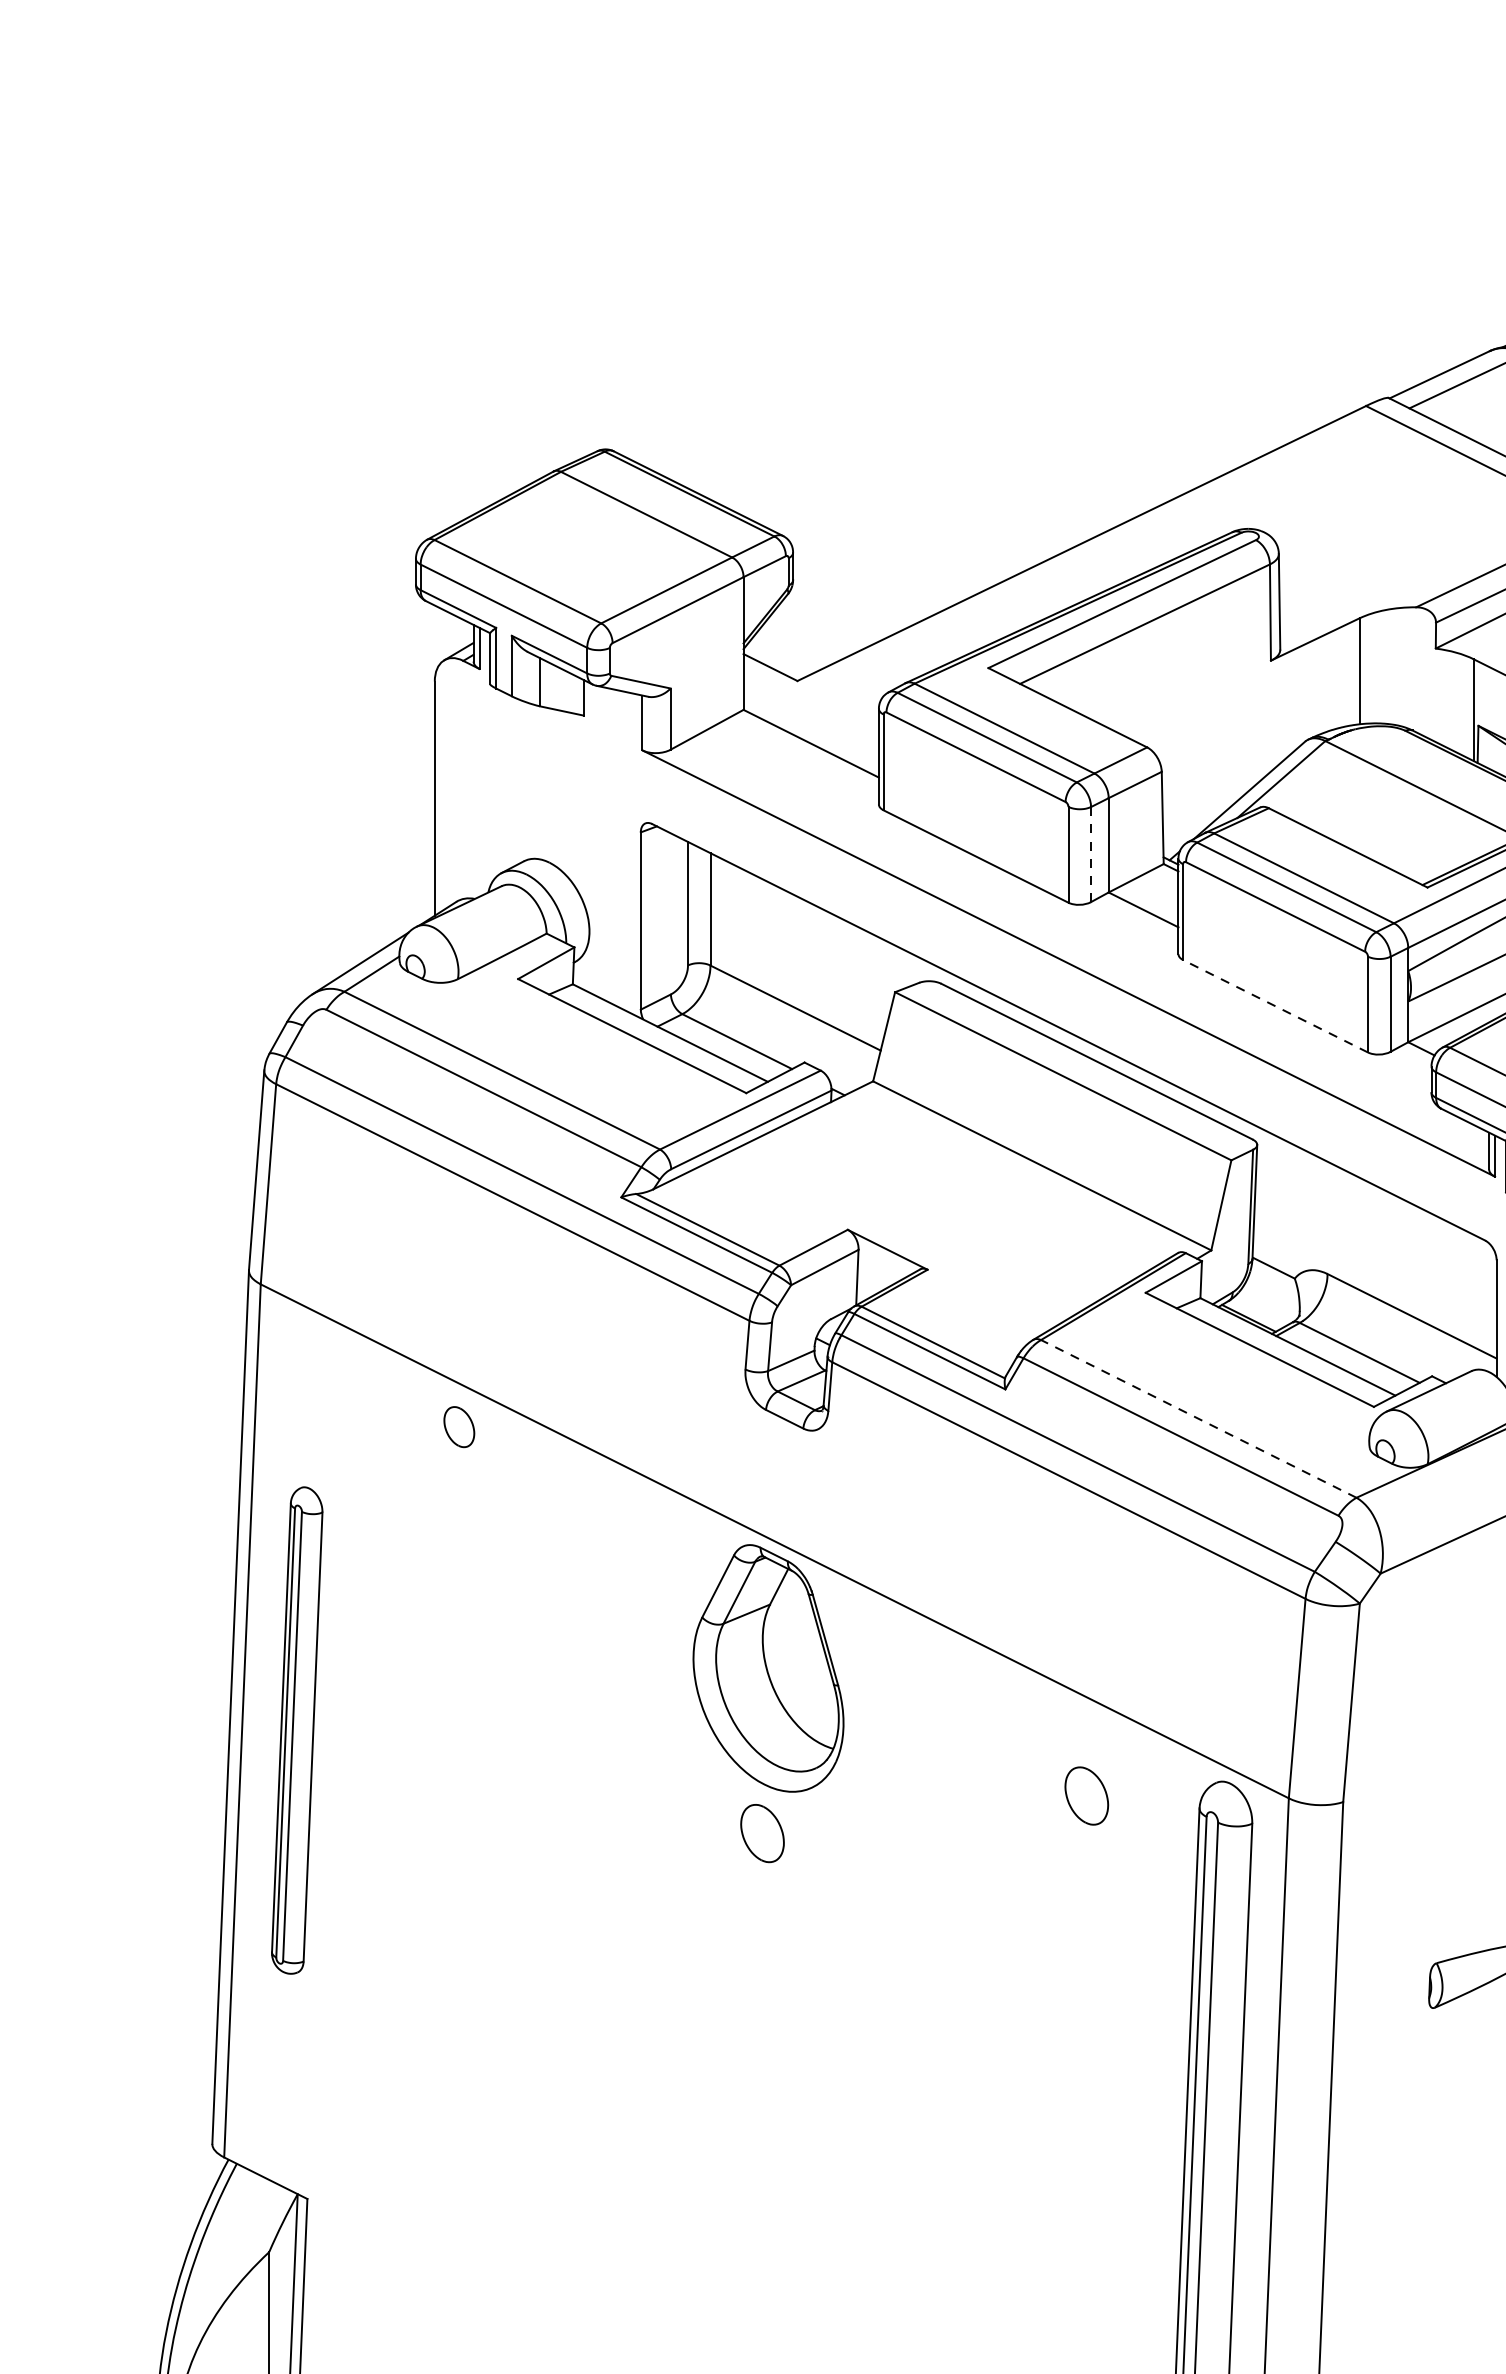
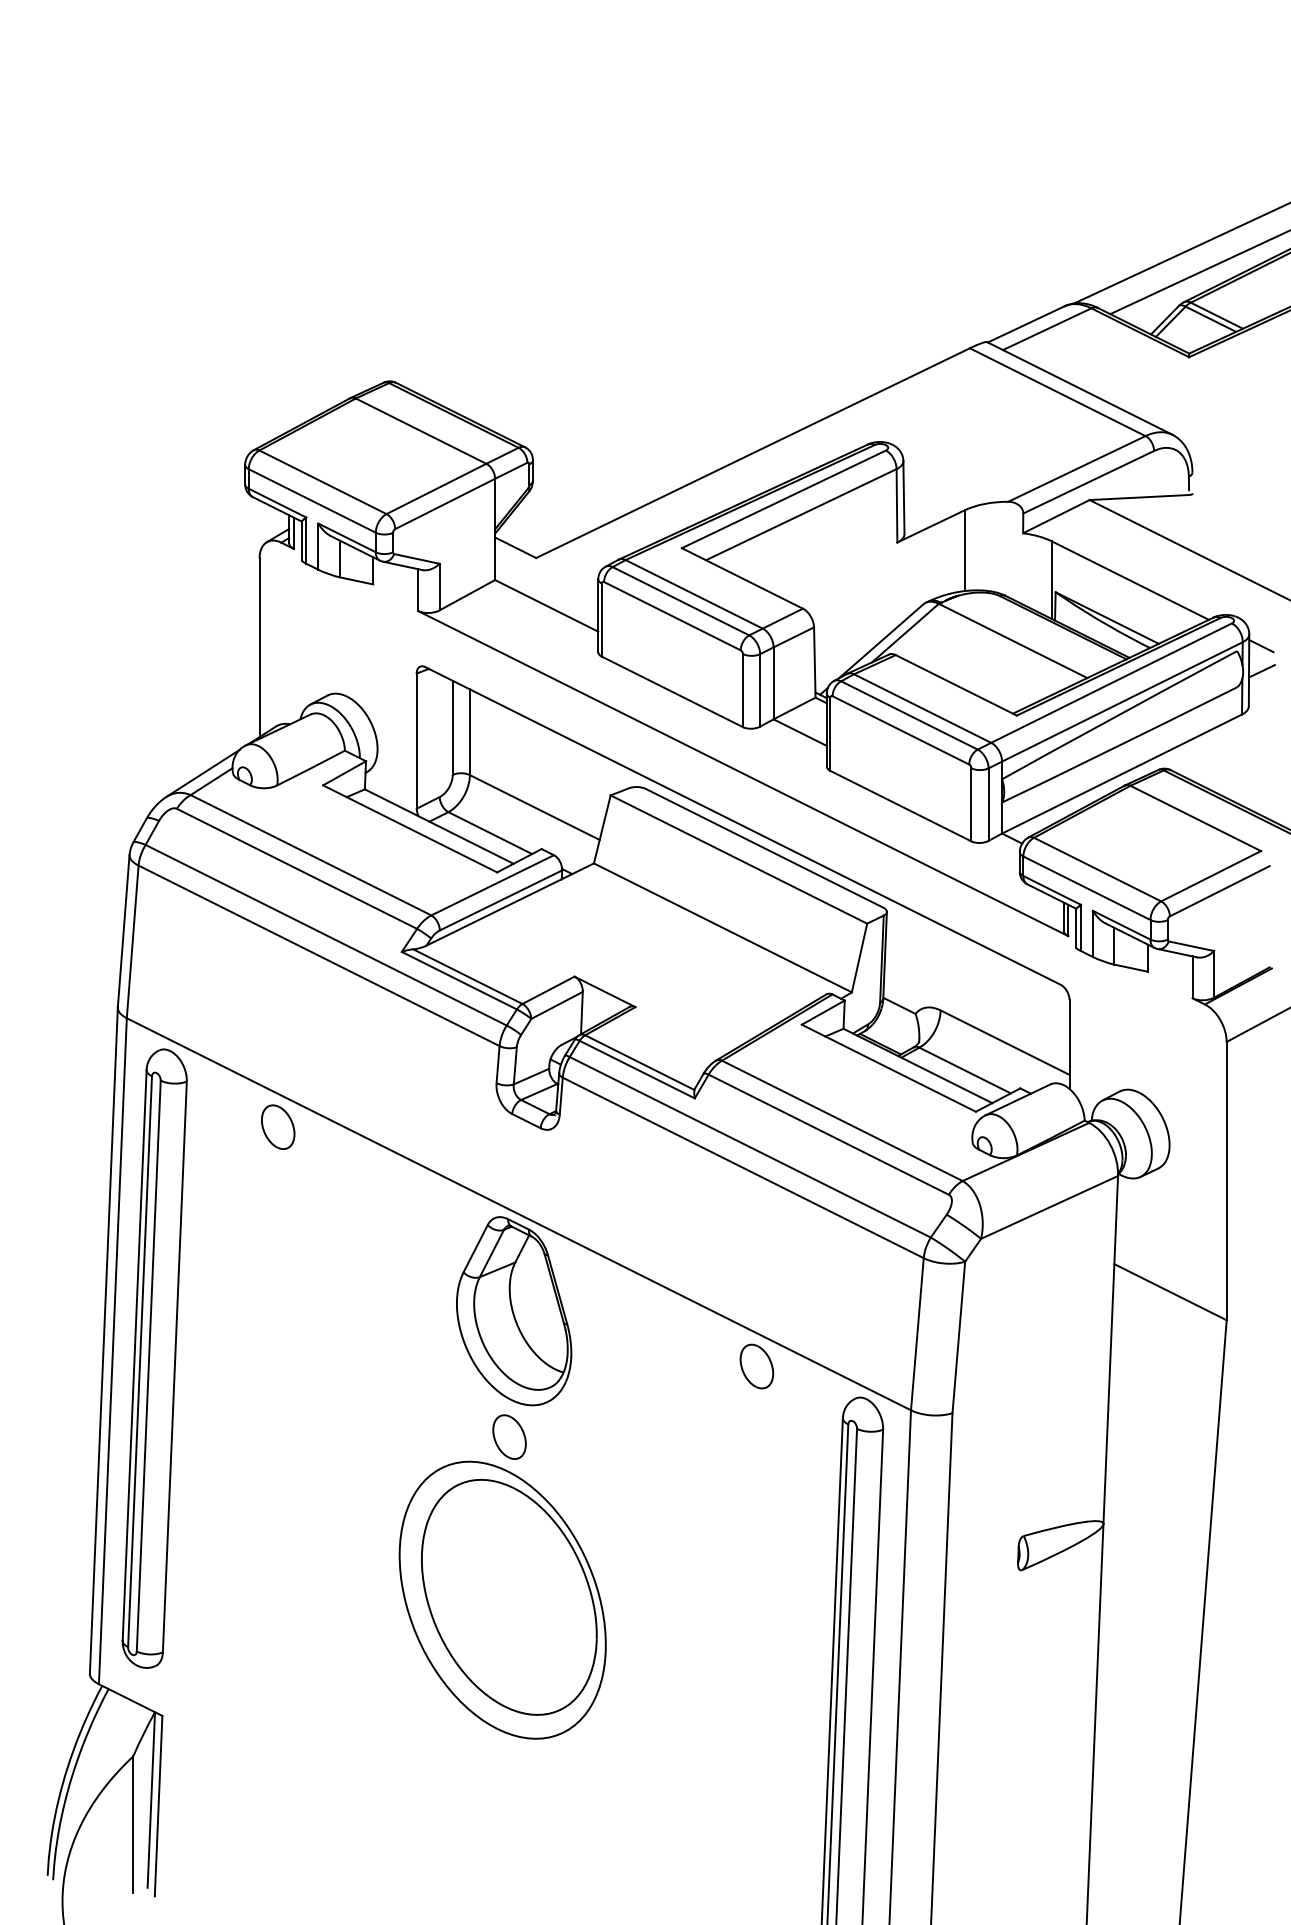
line: (1091, 854) -> (760, 690), dashed -> solid
line: (1275, 1006) -> (900, 806), dashed -> solid
line: (1199, 1418) -> (842, 1120), dashed -> solid
part: (459, 1426) -> (278, 1126), size x1.43
part: (297, 1730) -> (154, 1358), size x1.67
part: (1086, 1795) -> (756, 1366), moved
part: (753, 2046) -> (502, 1599), added

